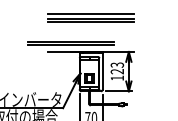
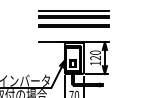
line: (70, 42) -> (73, 25), moved
text: (117, 64) -> (95, 52), 123 -> 120

